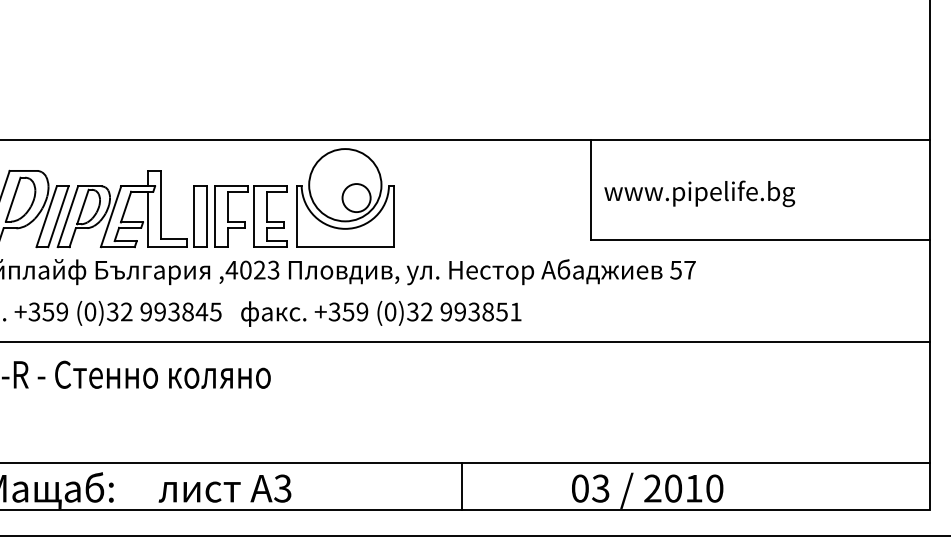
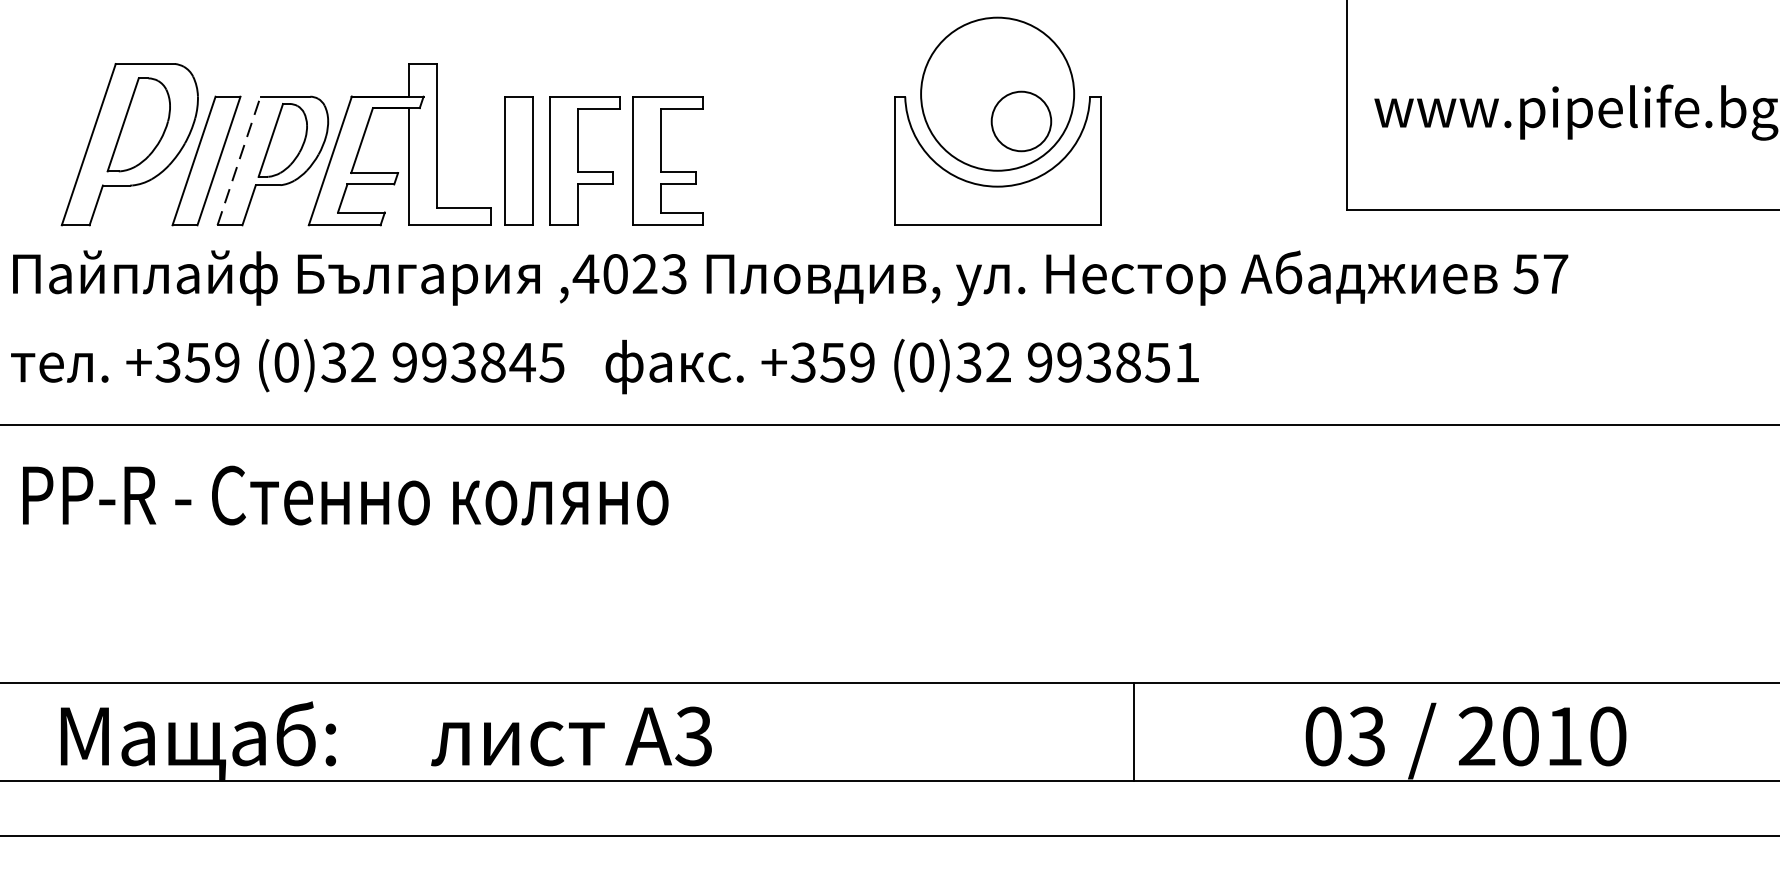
part: (345, 197) -> (997, 120), moved
line: (68, 216) -> (240, 160), solid -> dashed
line: (461, 486) -> (1133, 731), moved

